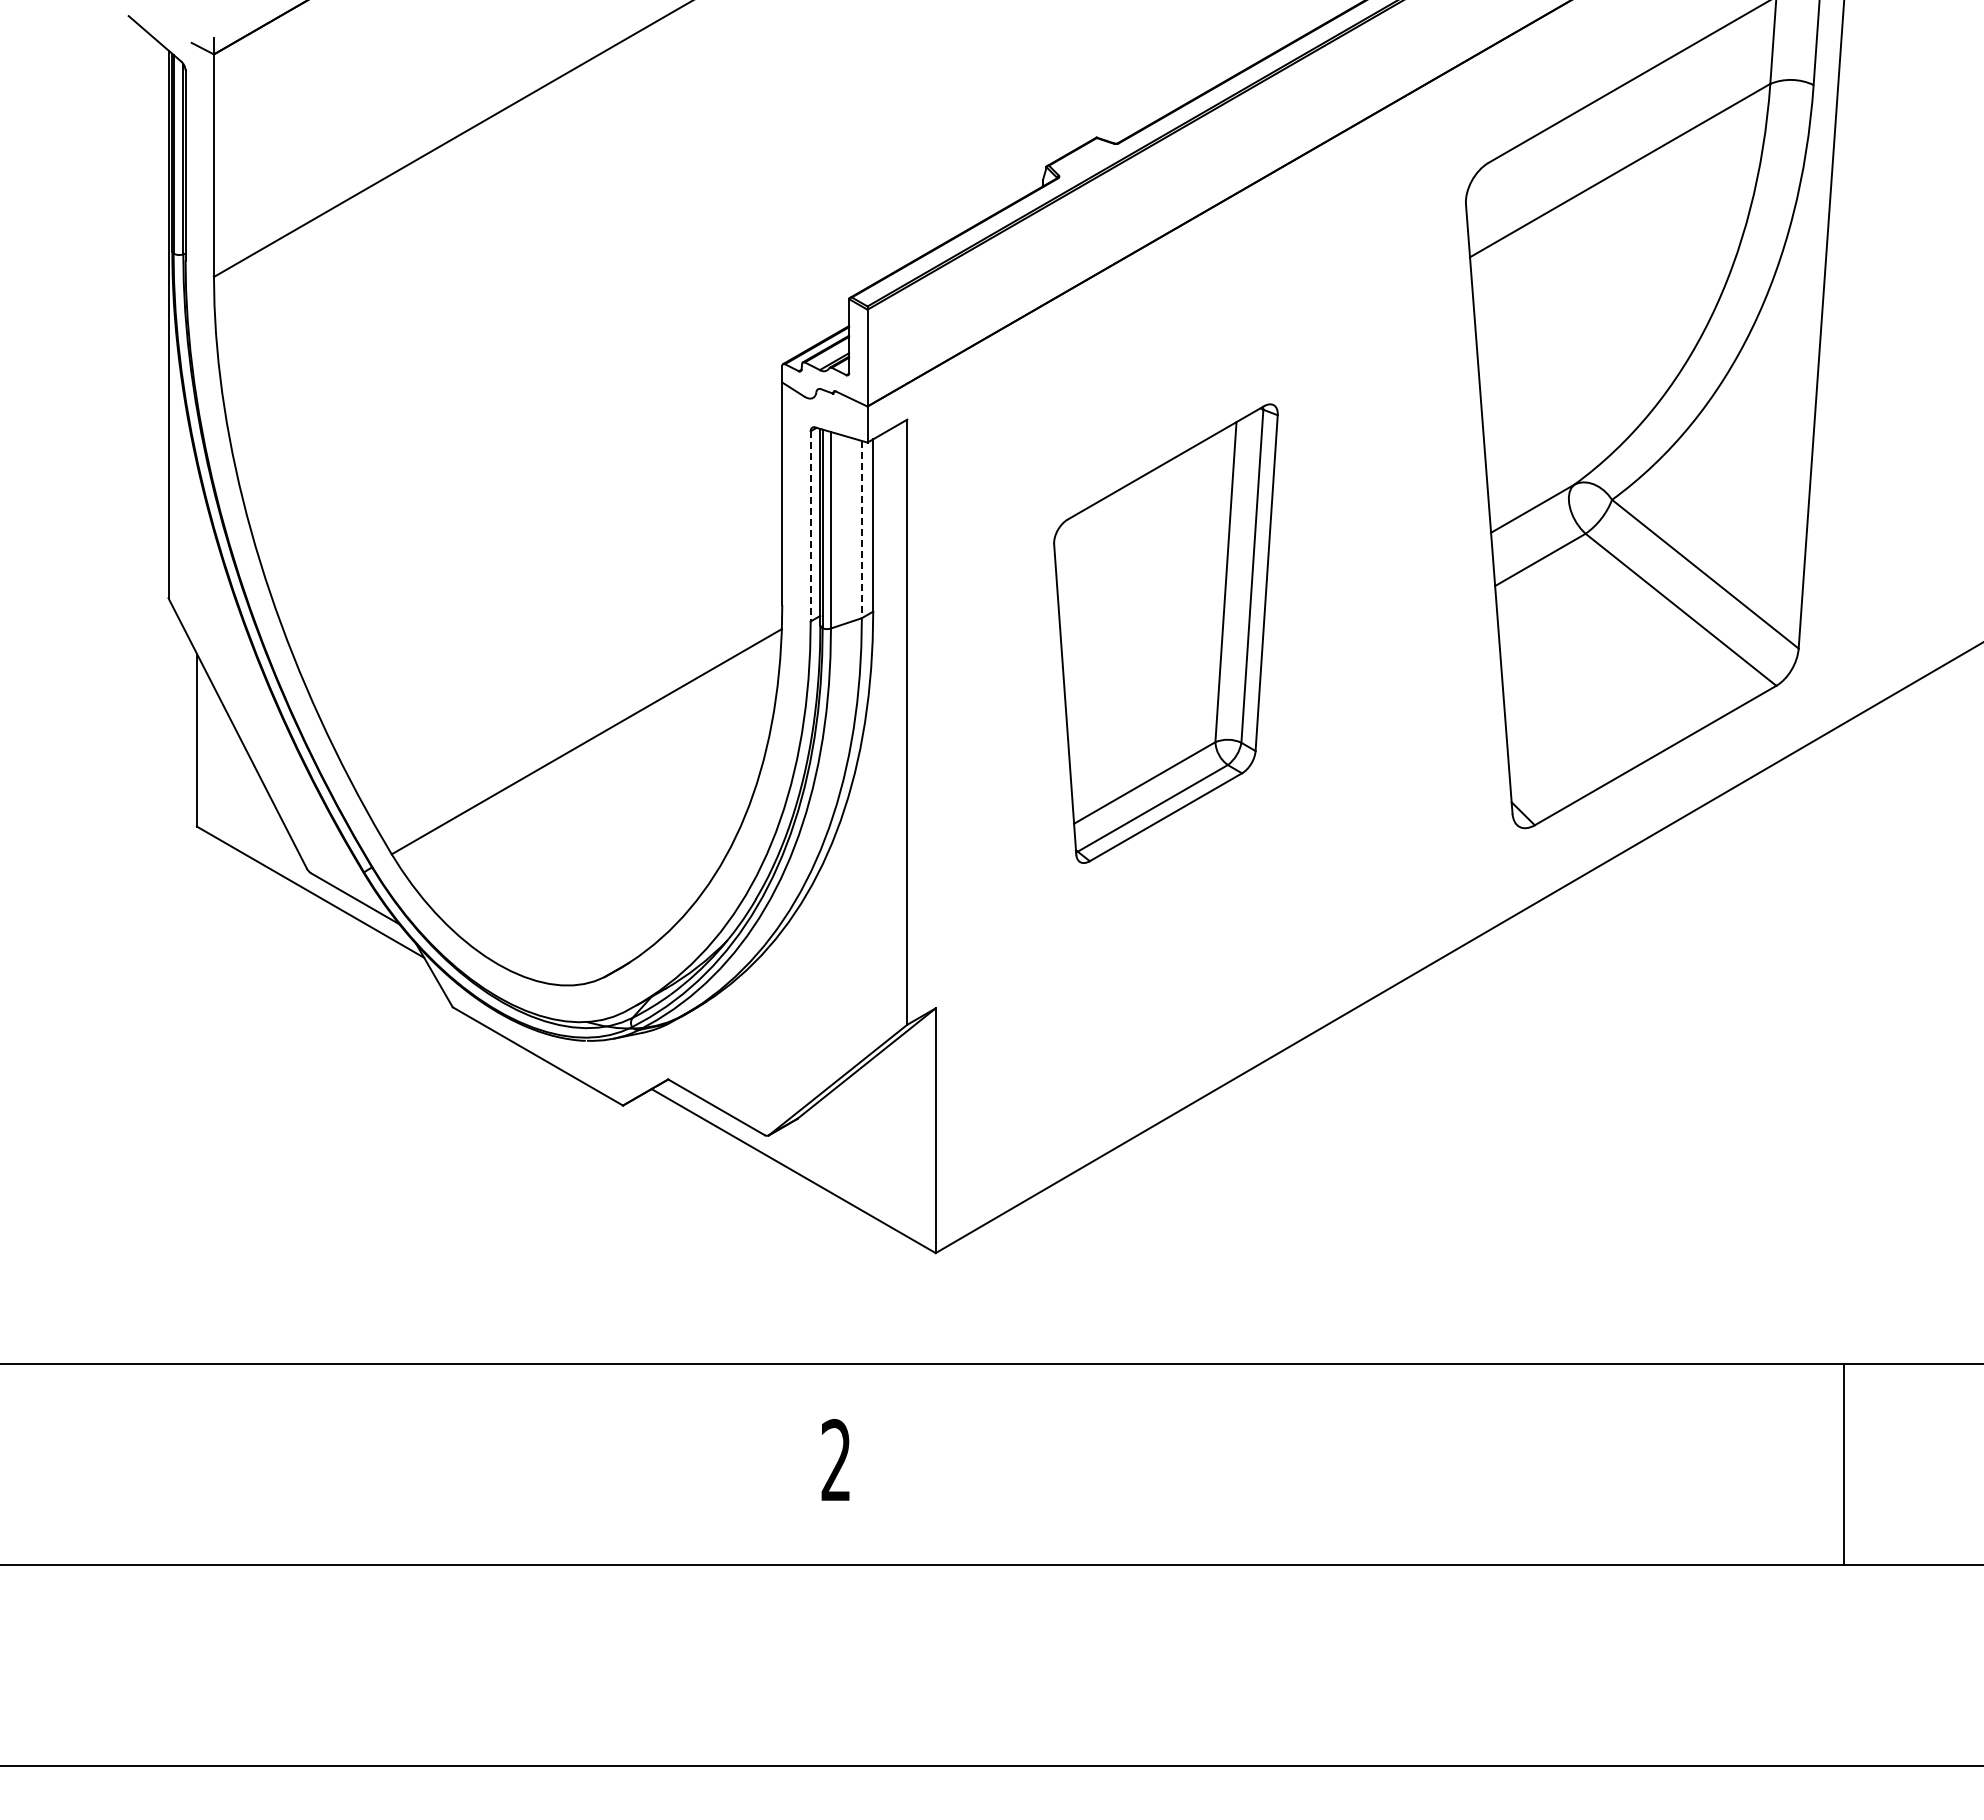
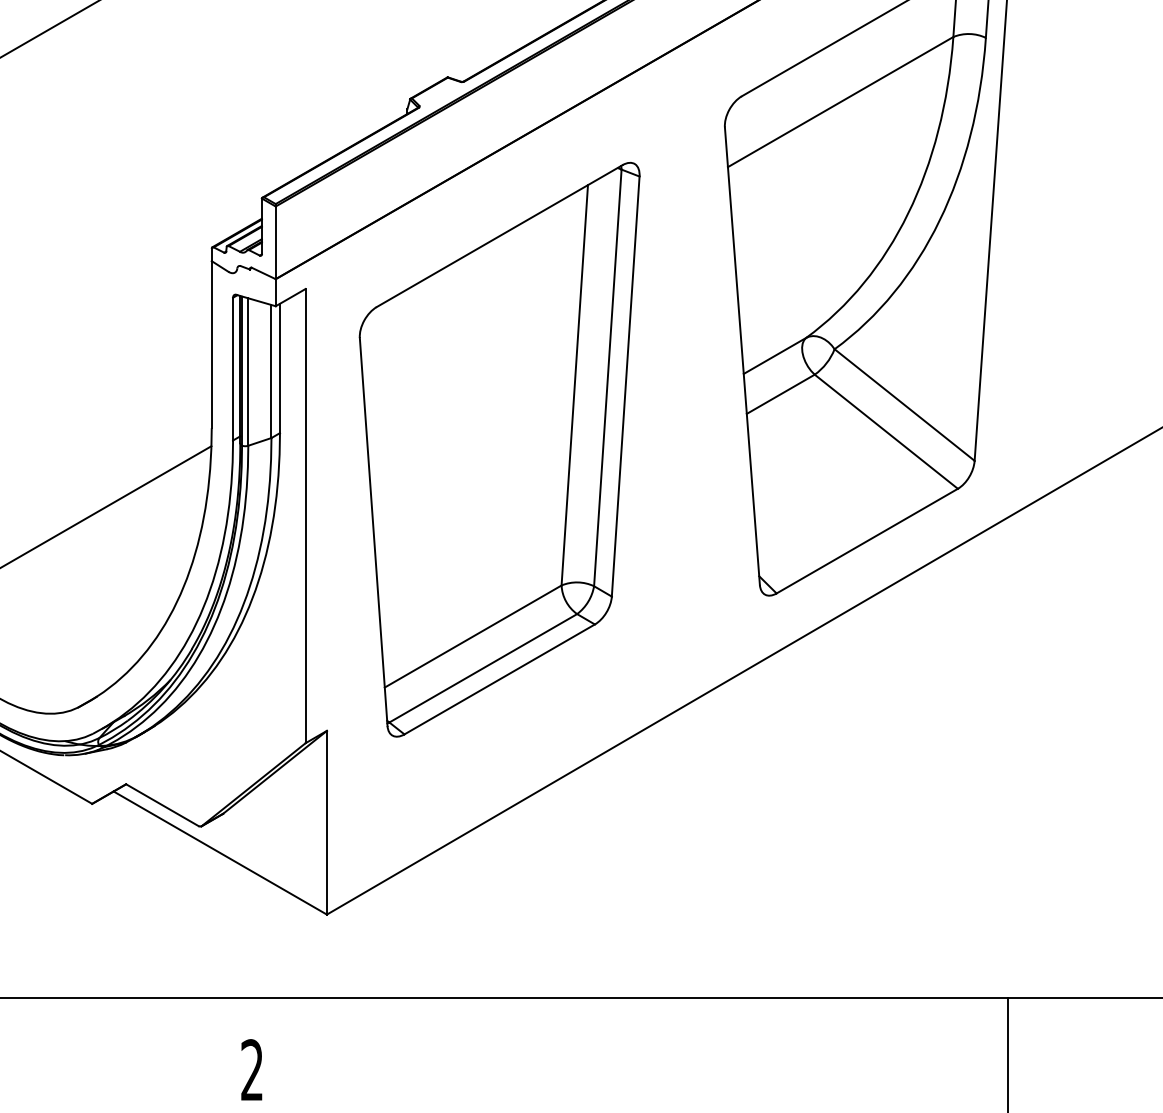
line: (810, 526) -> (232, 369), dashed -> solid
line: (861, 529) -> (271, 371), dashed -> solid
part: (1165, 633) -> (499, 449), size x1.67

